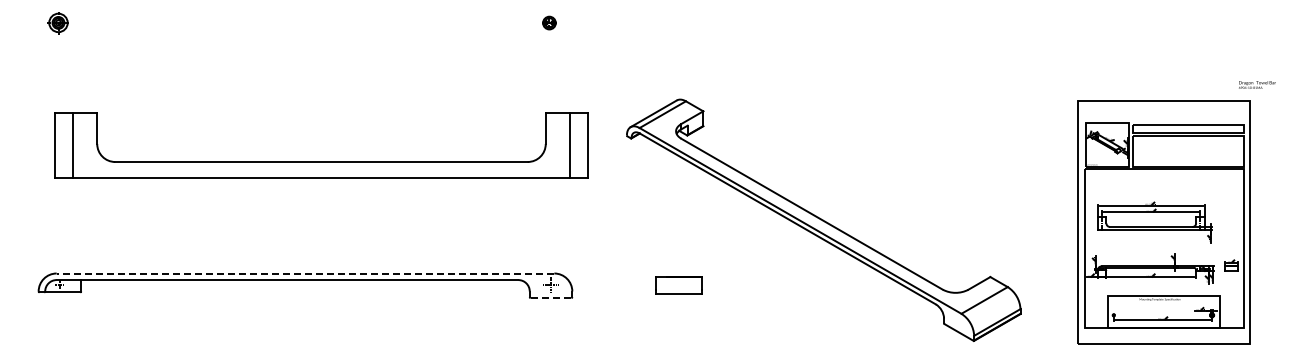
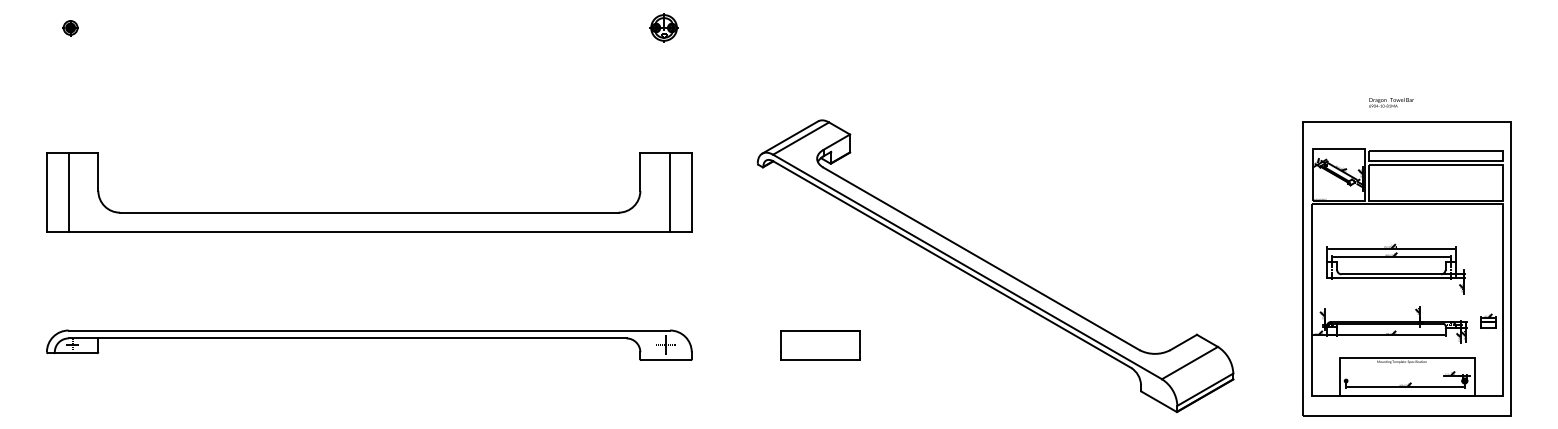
part: (549, 22) -> (664, 27), size x1.67
part: (57, 23) -> (69, 28), size x0.62
text: (1257, 84) -> (1391, 102), moved
part: (321, 161) -> (369, 212), moved
line: (305, 273) -> (369, 330), dashed -> solid
part: (678, 285) -> (820, 345), size x1.43
line: (551, 298) -> (666, 360), dashed -> solid

